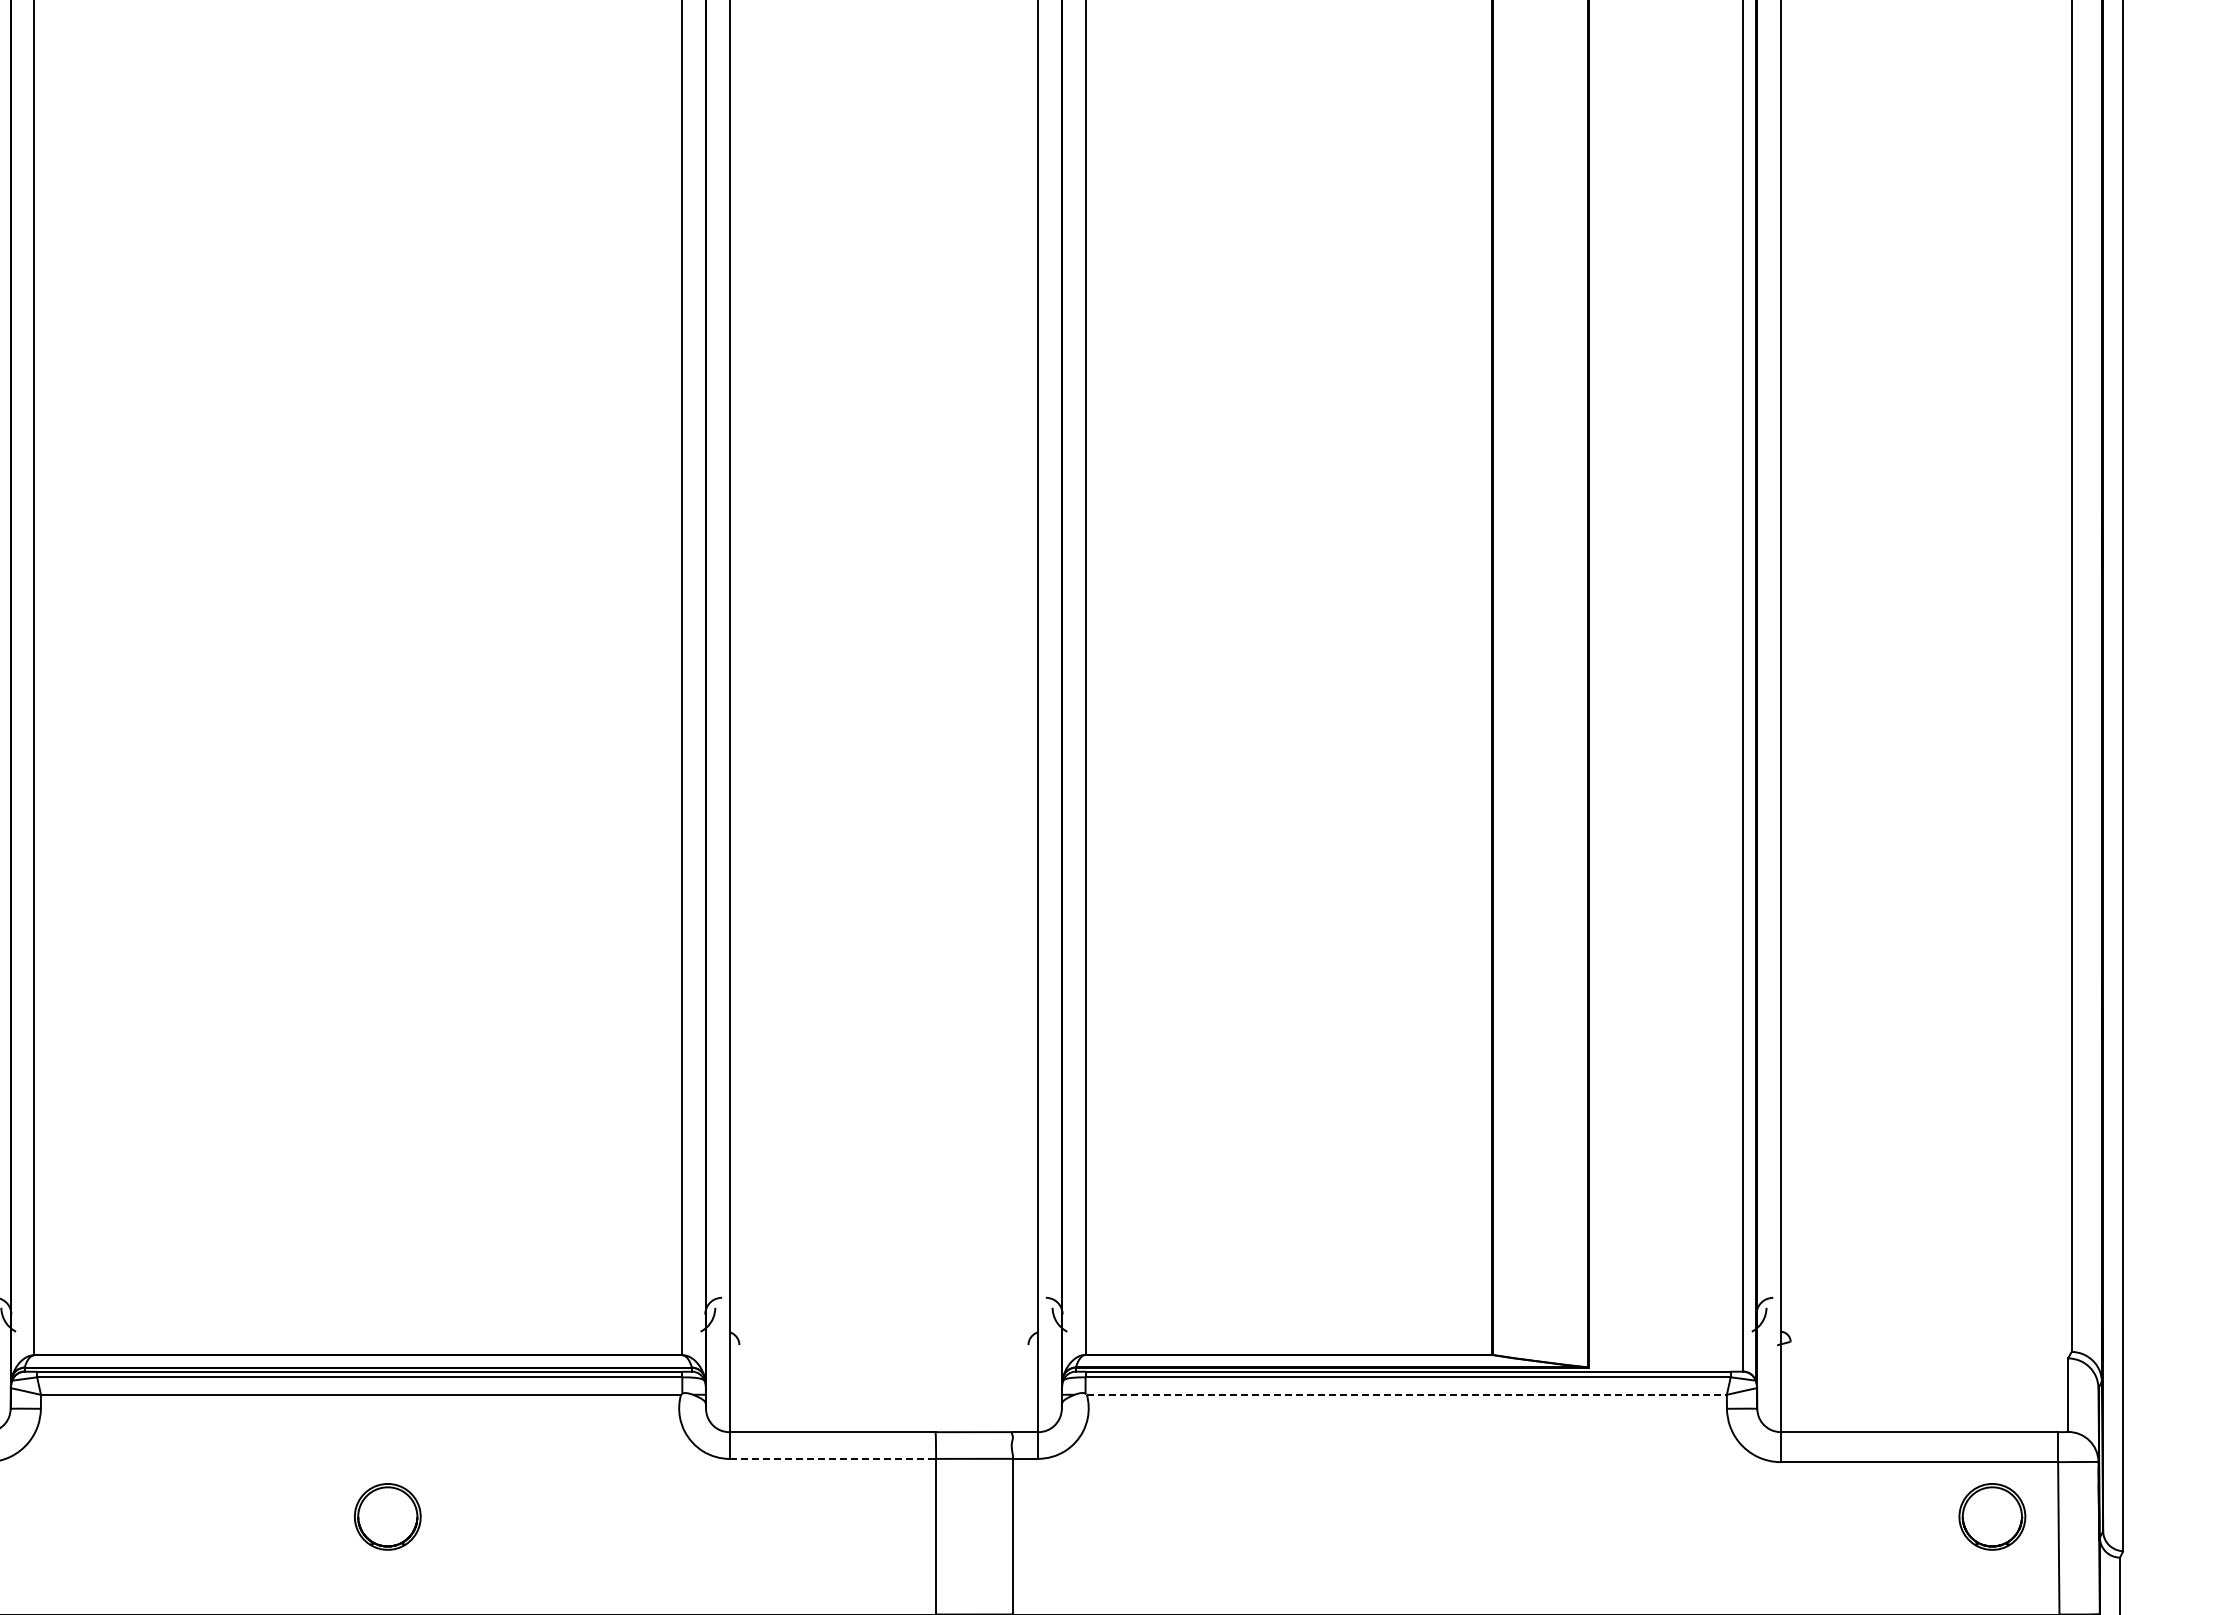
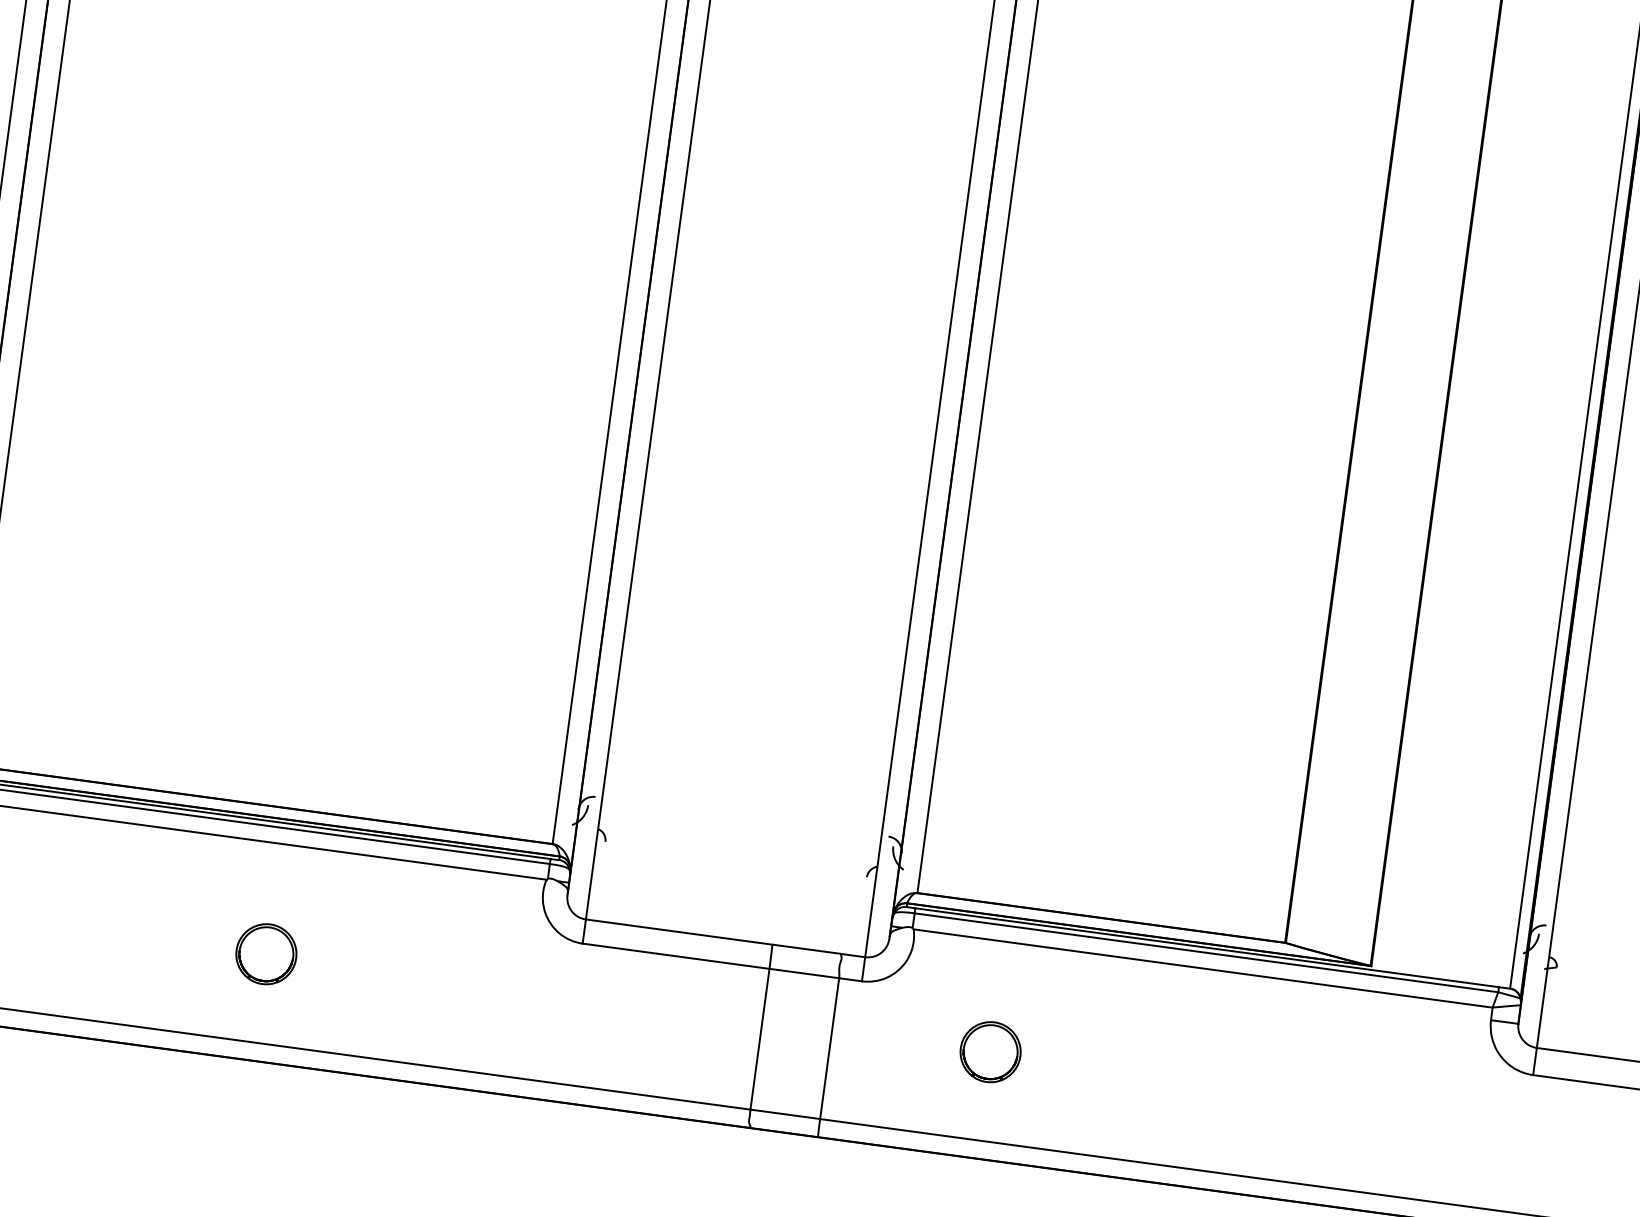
line: (1406, 1394) -> (1202, 968), dashed -> solid
line: (833, 1458) -> (676, 955), dashed -> solid
part: (1188, 1516) -> (990, 1051), added

